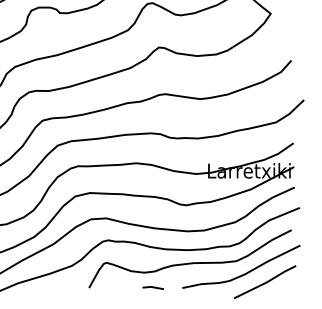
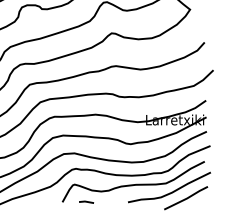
line: (153, 286) -> (86, 201), moved

